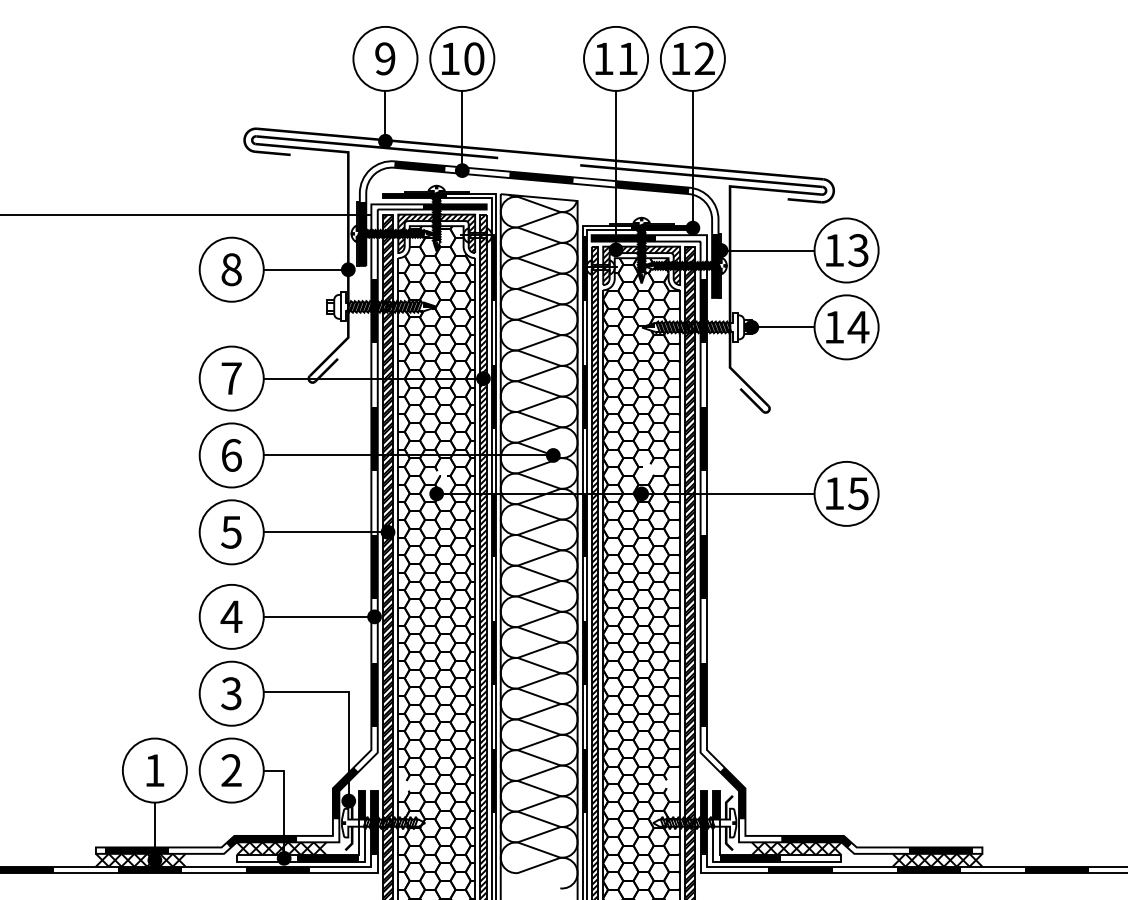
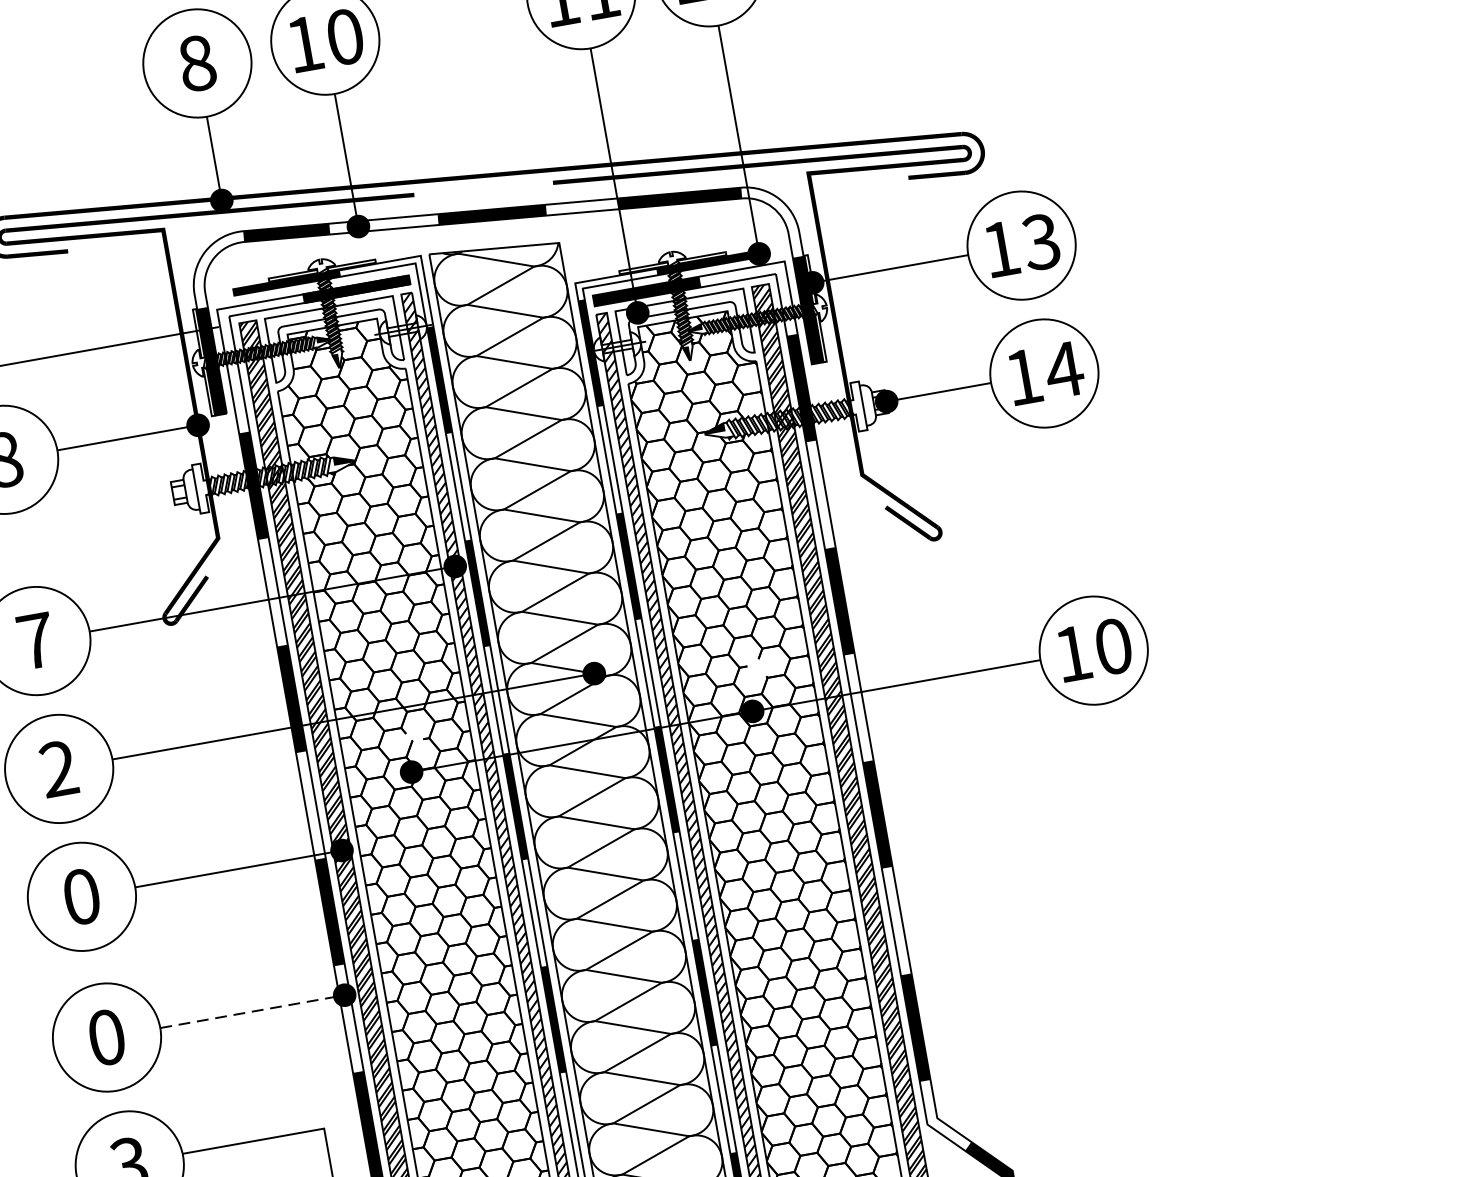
text: (385, 58) -> (197, 62), 9 -> 8
hatch: (436, 233) -> (334, 338), removed
hatch: (641, 265) -> (684, 331), removed
text: (231, 455) -> (58, 769), 6 -> 2
text: (858, 493) -> (1113, 646), 15 -> 10
text: (231, 531) -> (81, 895), 5 -> 0
text: (231, 616) -> (106, 1036), 4 -> 0
line: (319, 616) -> (252, 1010), solid -> dashed

